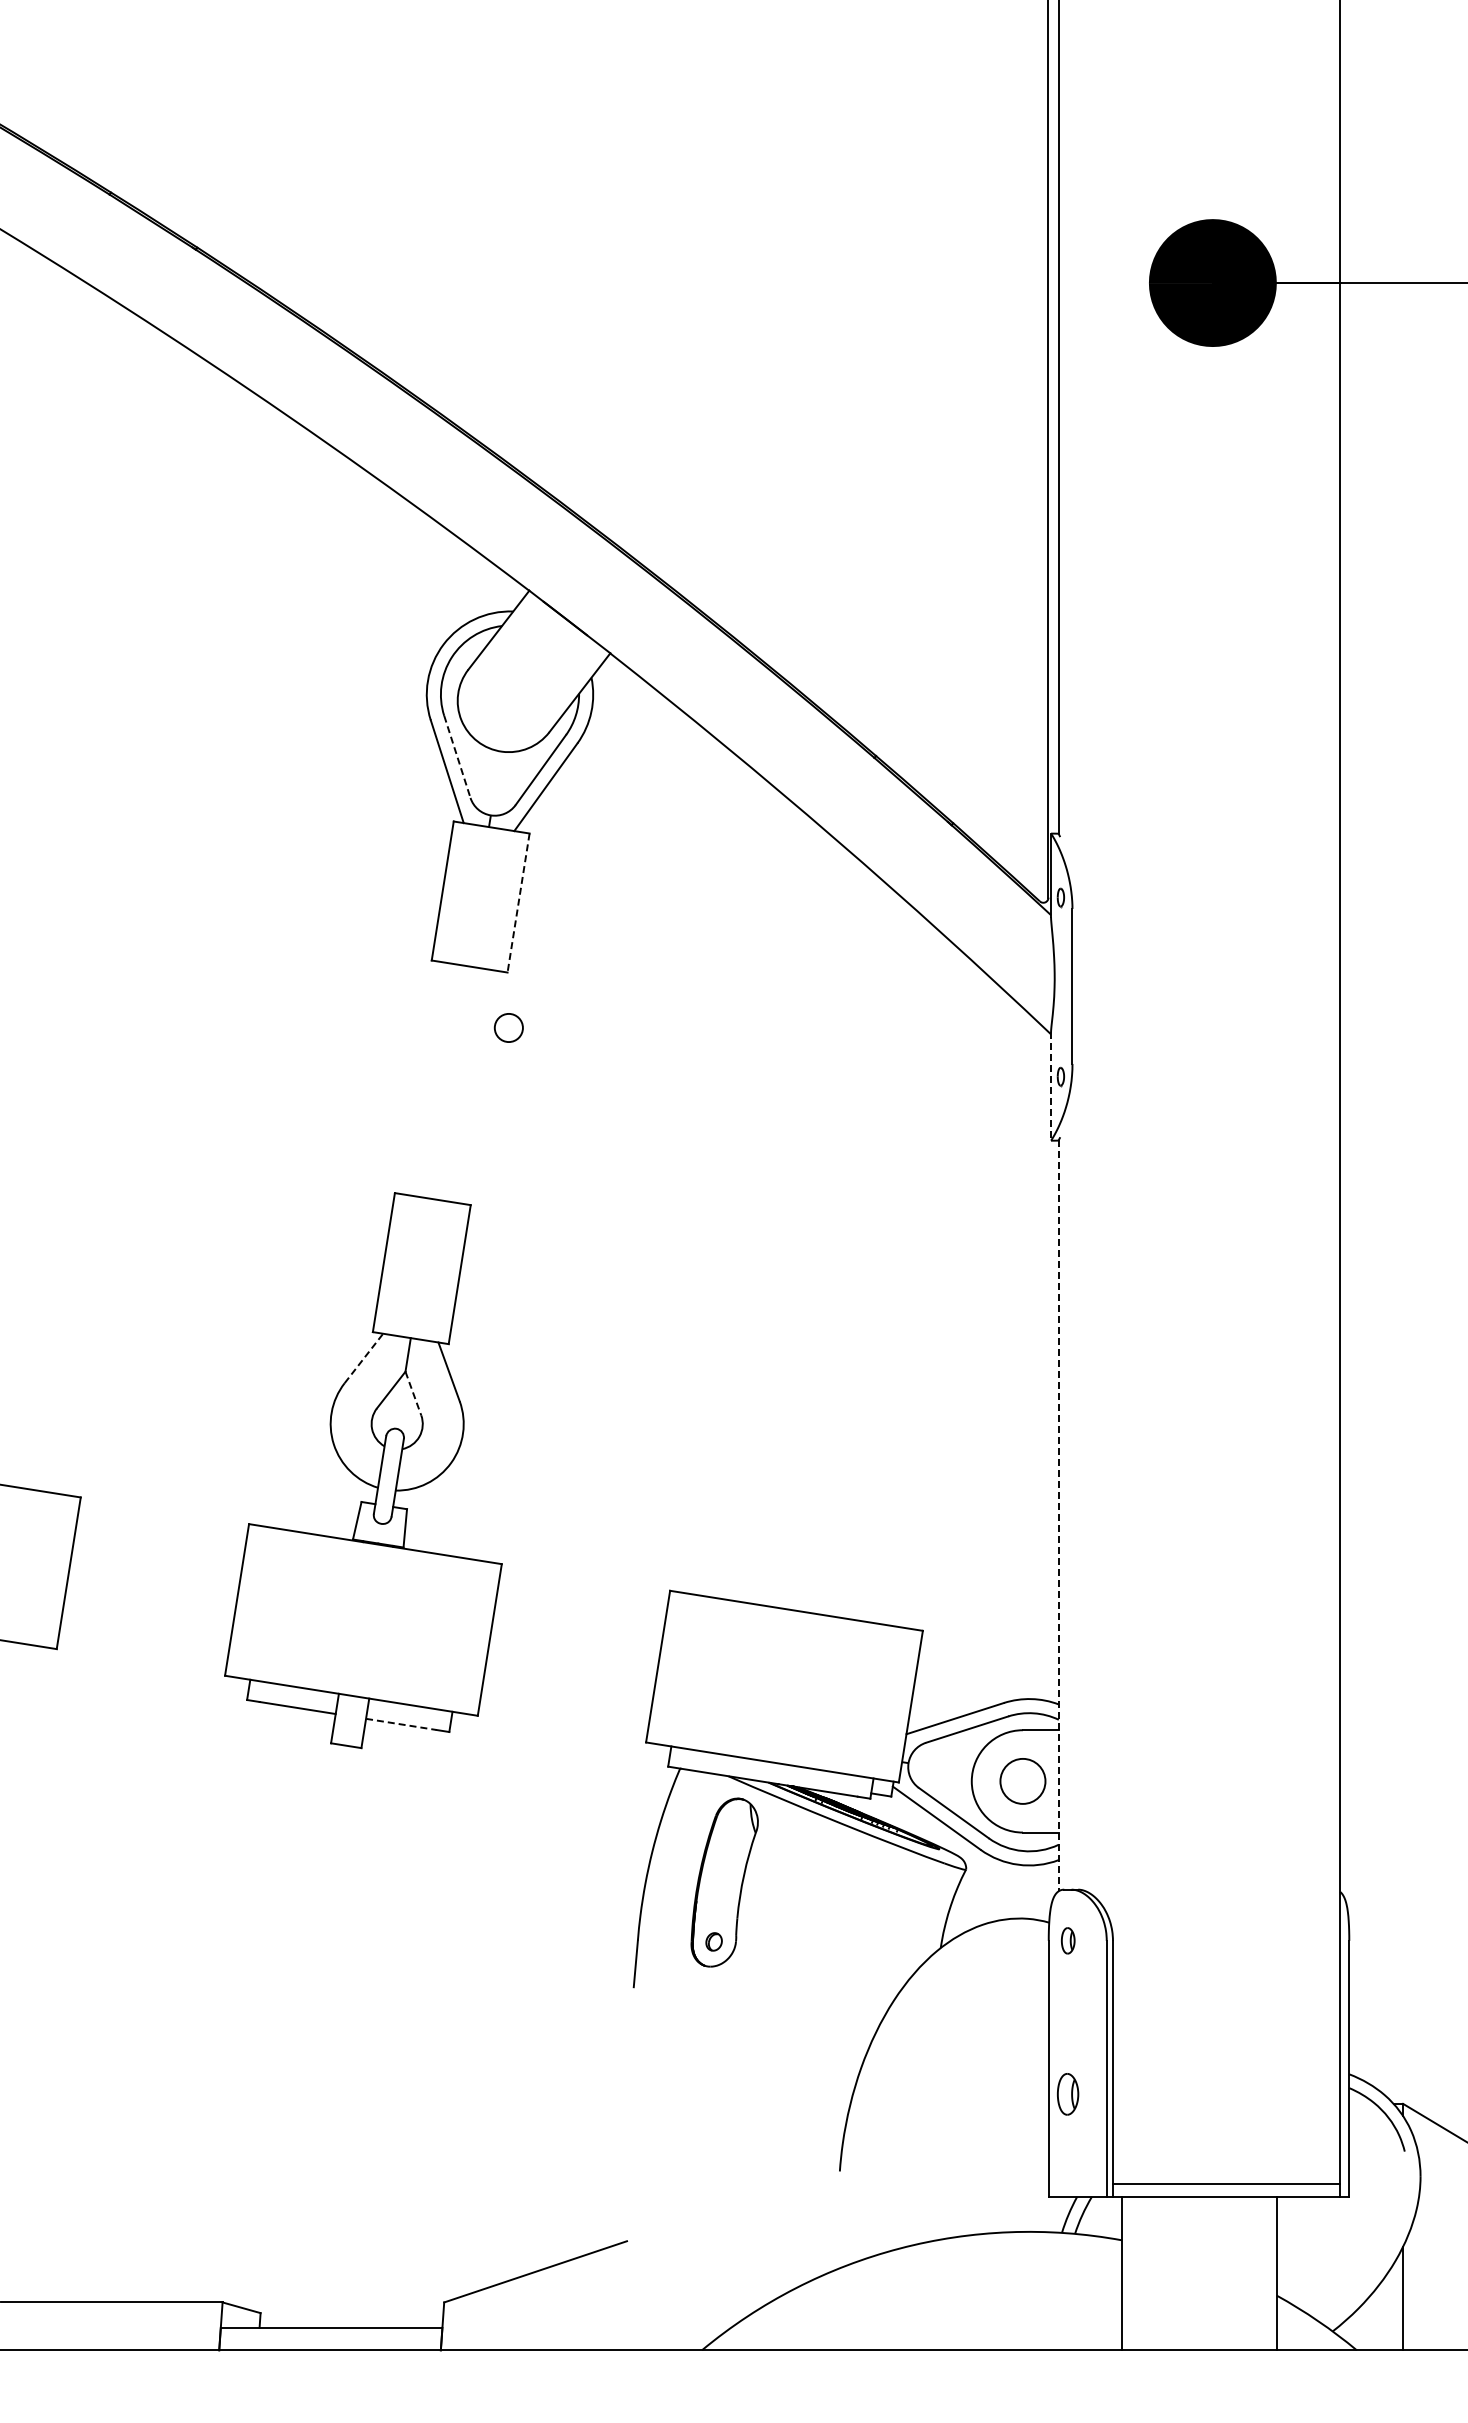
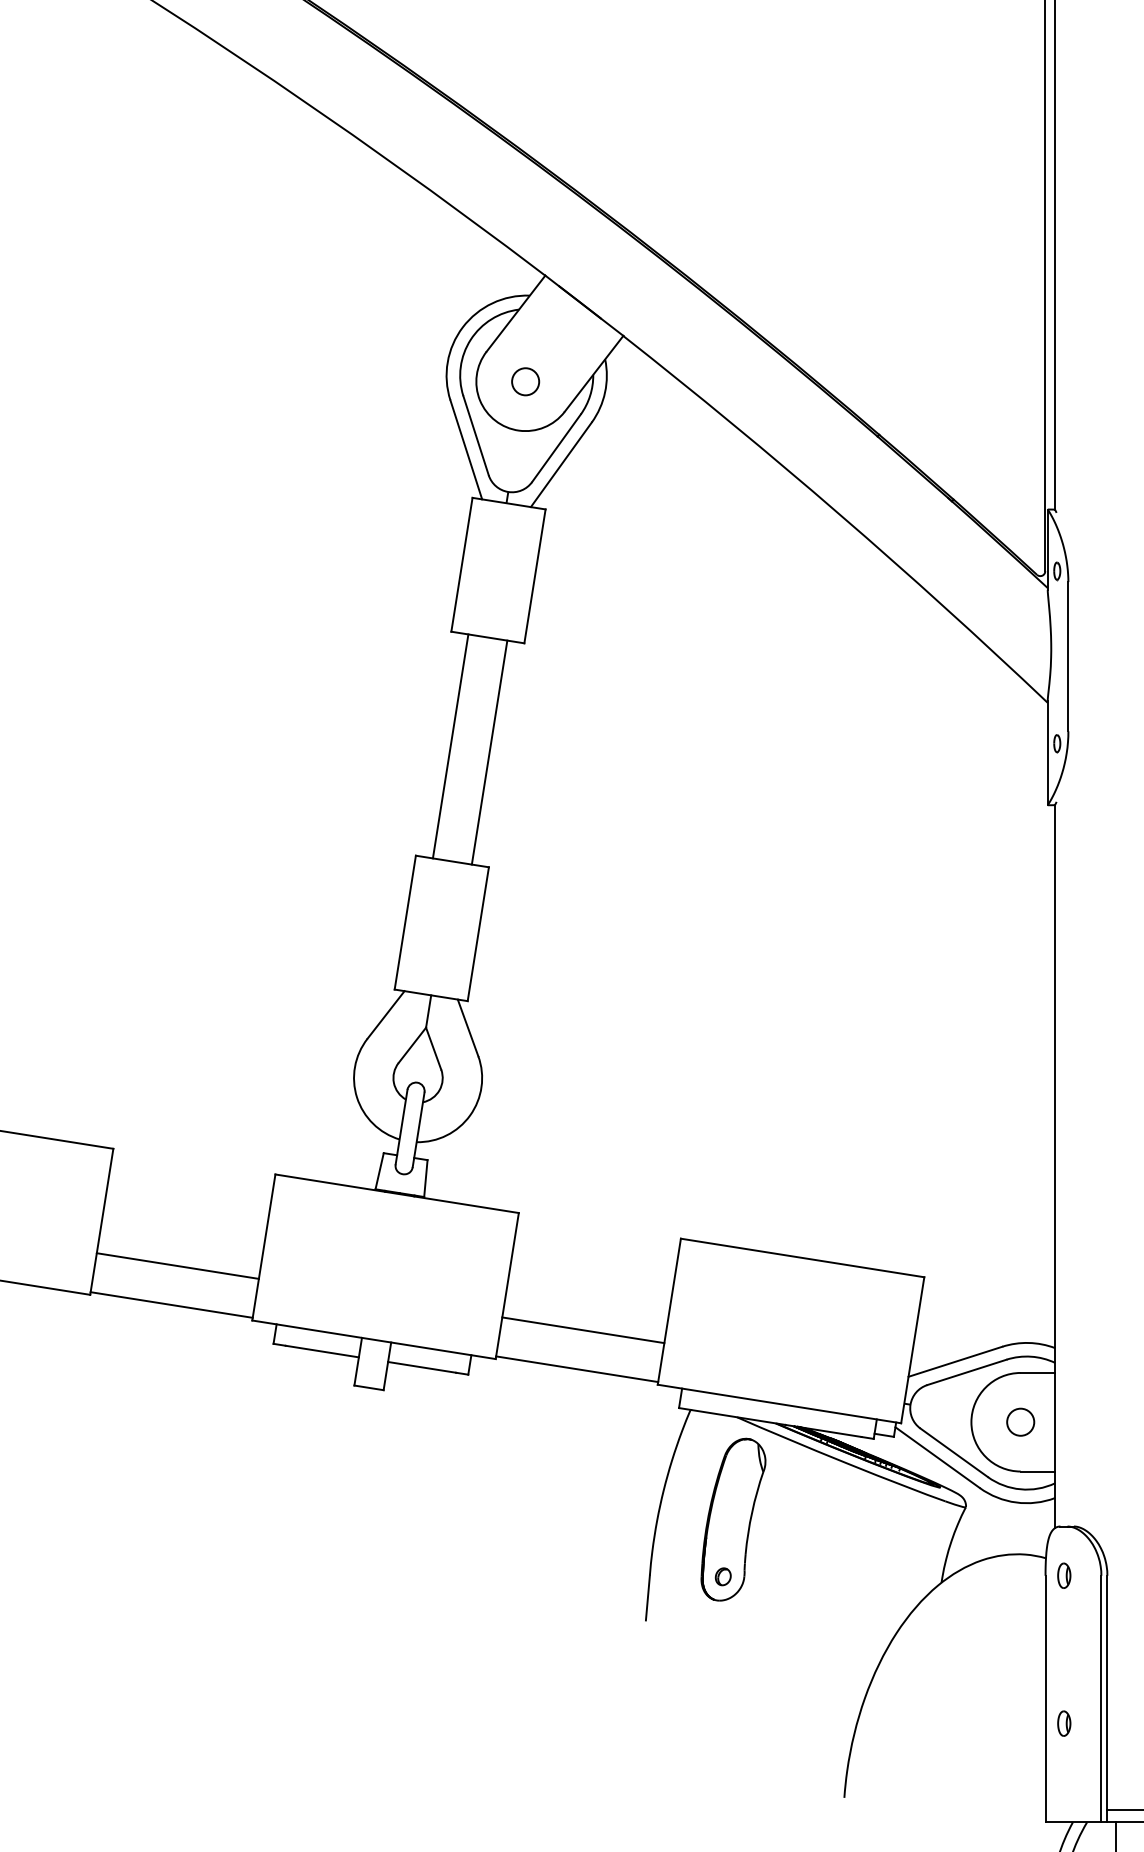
line: (457, 757) -> (476, 436), dashed -> solid
line: (518, 903) -> (534, 576), dashed -> solid
circle: (508, 1027) -> (525, 381), moved
line: (430, 1079) -> (450, 746), added
line: (471, 1085) -> (489, 752), added
line: (1051, 1087) -> (1048, 754), dashed -> solid
line: (364, 1358) -> (386, 1014), dashed -> solid
line: (413, 1394) -> (433, 1049), dashed -> solid
line: (1058, 1516) -> (1054, 1167), dashed -> solid
line: (147, 1618) -> (177, 1265), added
line: (141, 1659) -> (171, 1304), added
line: (568, 1685) -> (583, 1329), added
line: (401, 1724) -> (422, 1367), dashed -> solid
line: (562, 1726) -> (577, 1369), added
circle: (1022, 1781) -> (1020, 1422), size x0.62
part: (1068, 2094) -> (1064, 1723), size x0.62

